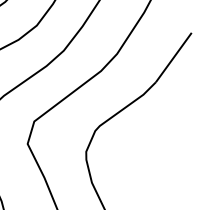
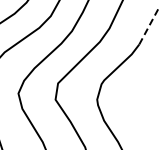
line: (173, 57) -> (149, 25), solid -> dashed

